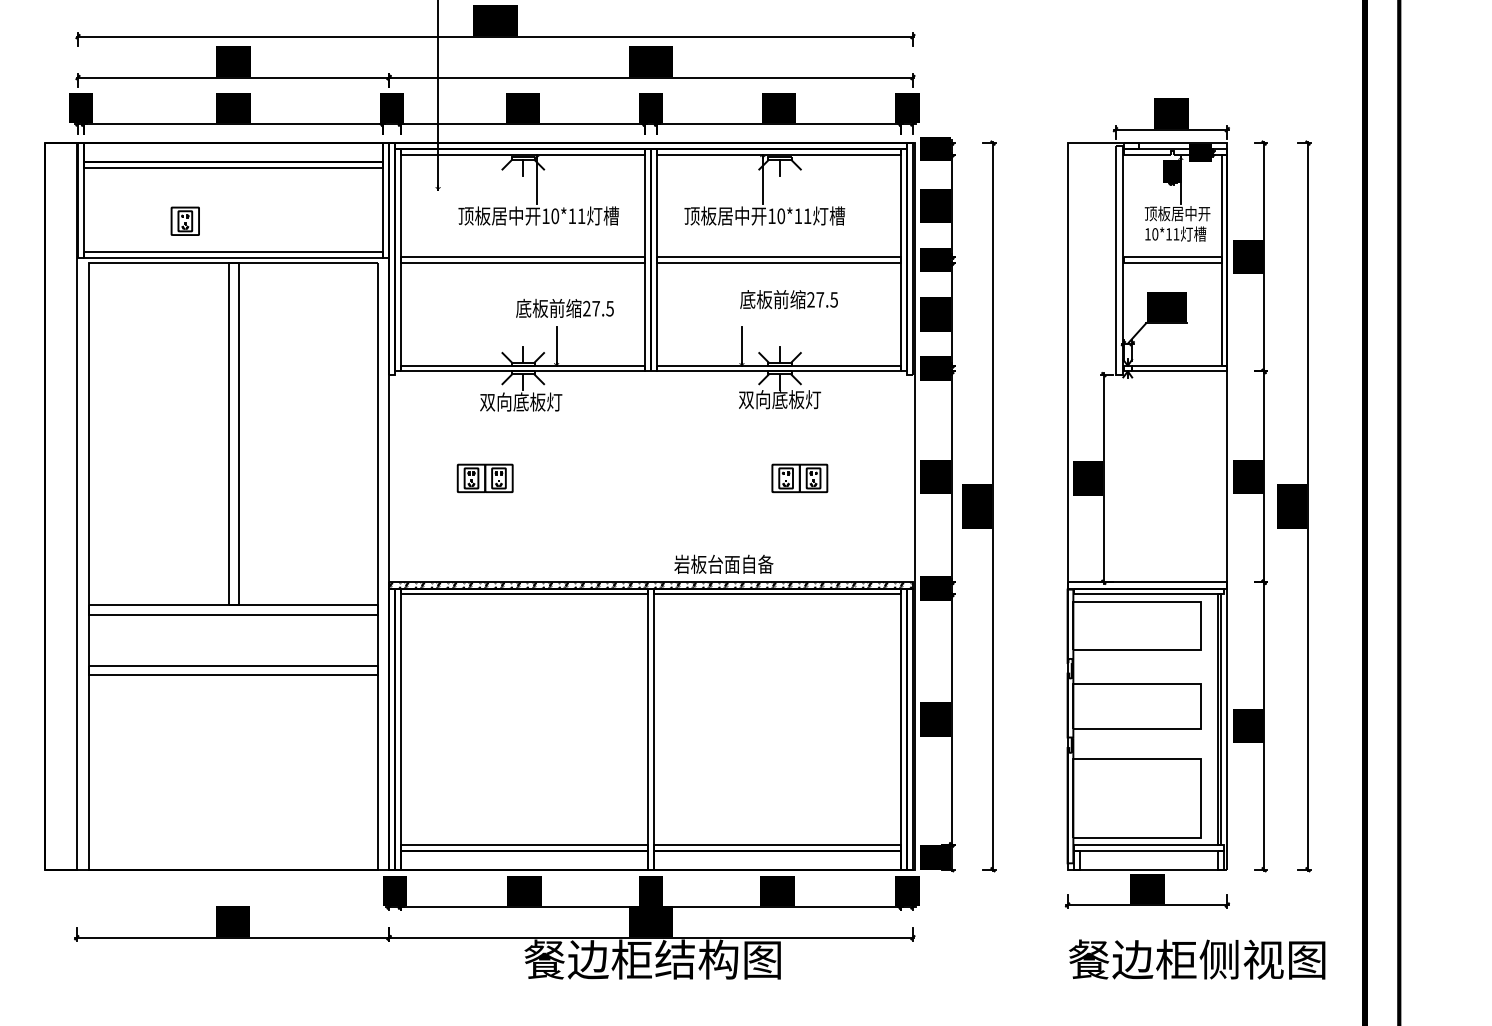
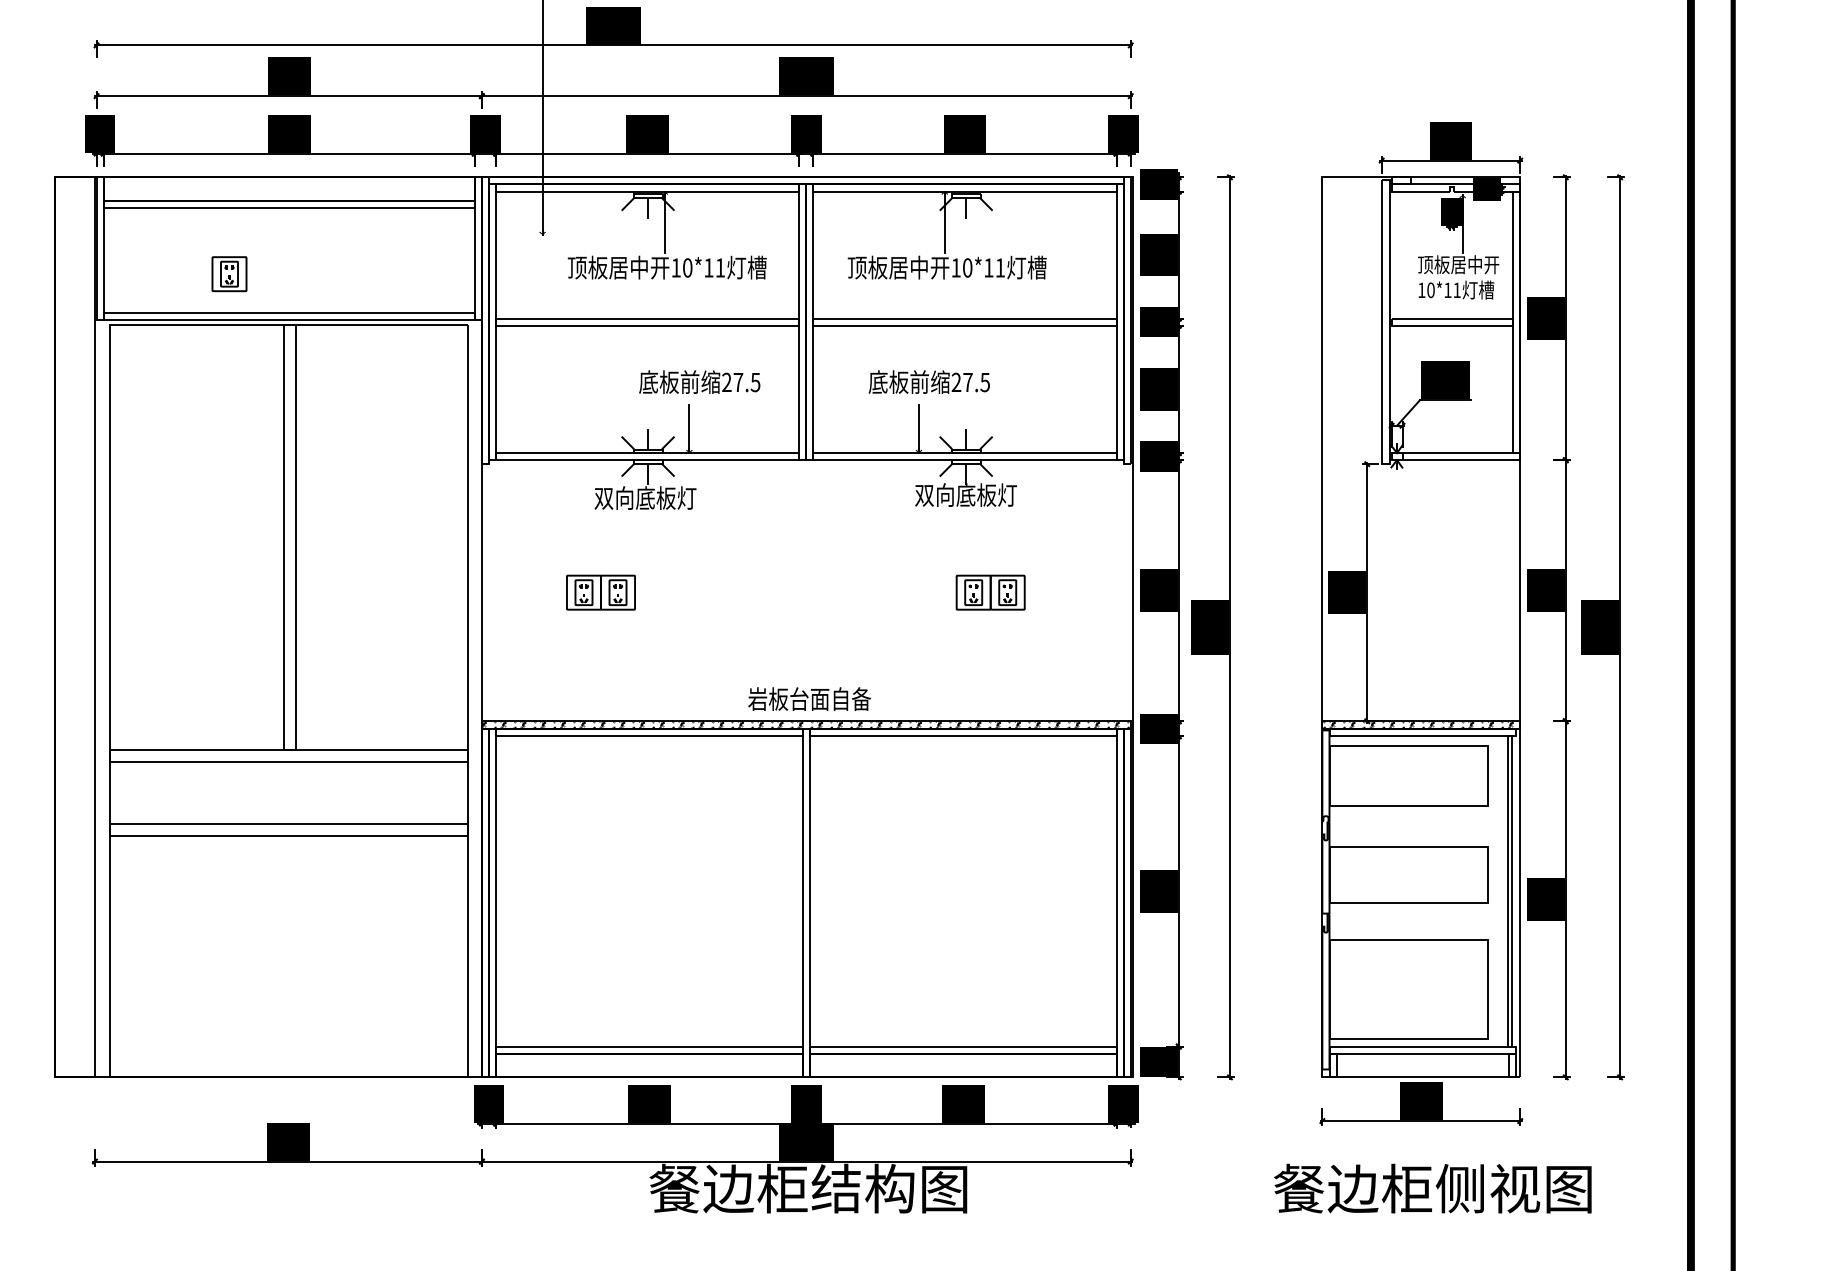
text: (788, 299) -> (928, 381), moved
text: (723, 563) -> (809, 698), moved
hatch: (1144, 585) -> (1417, 725), added
text: (1196, 959) -> (1432, 1188), moved

